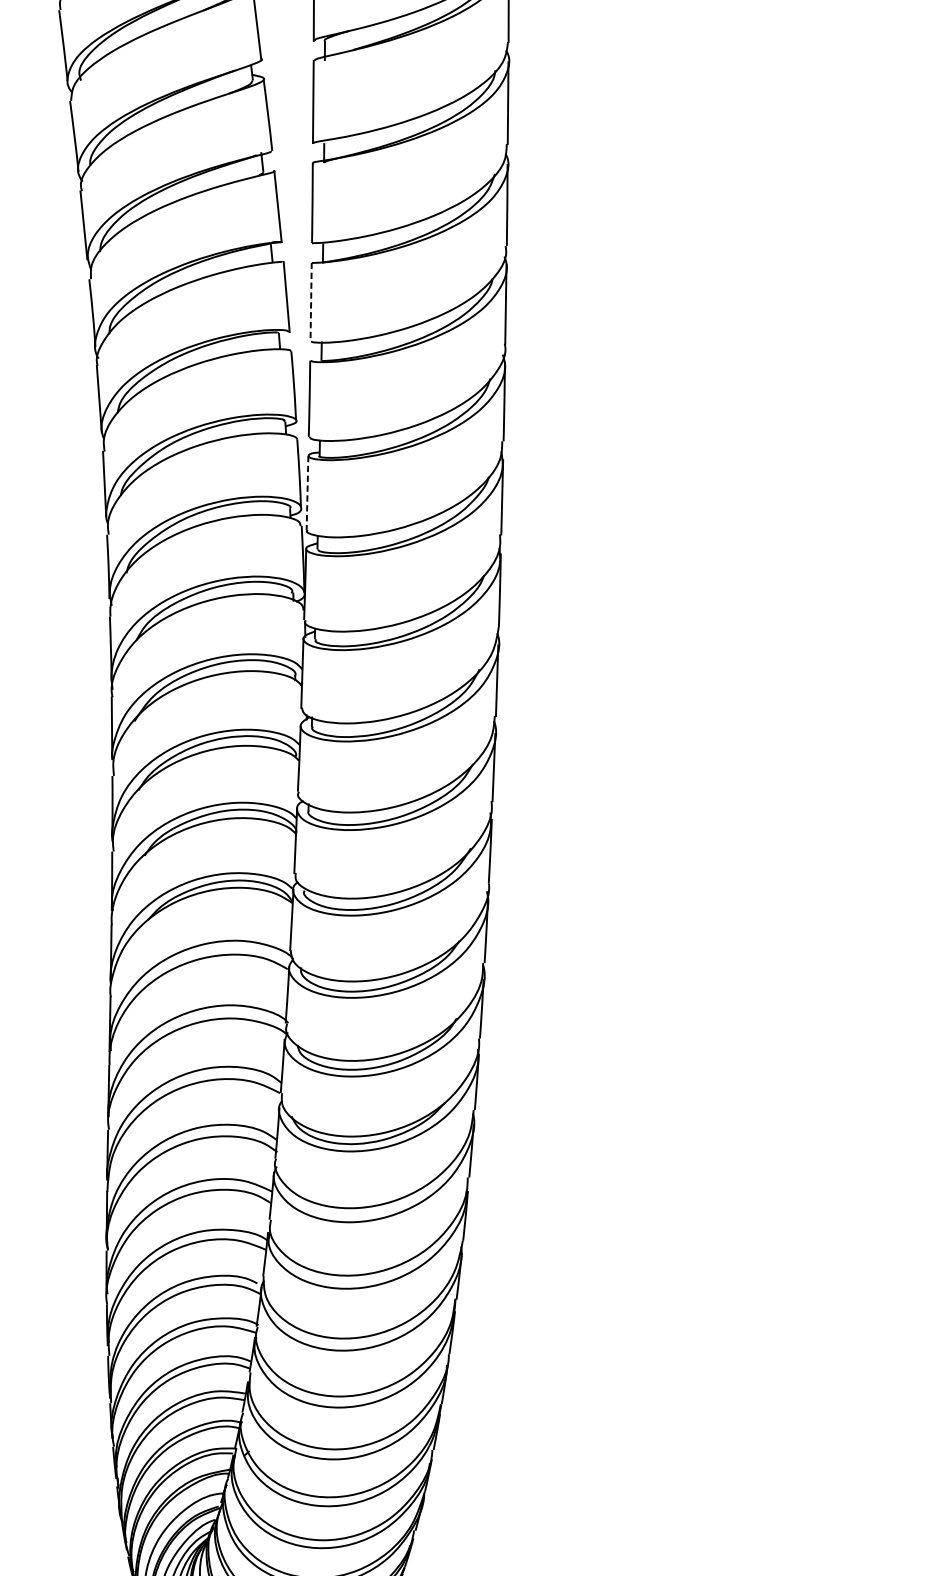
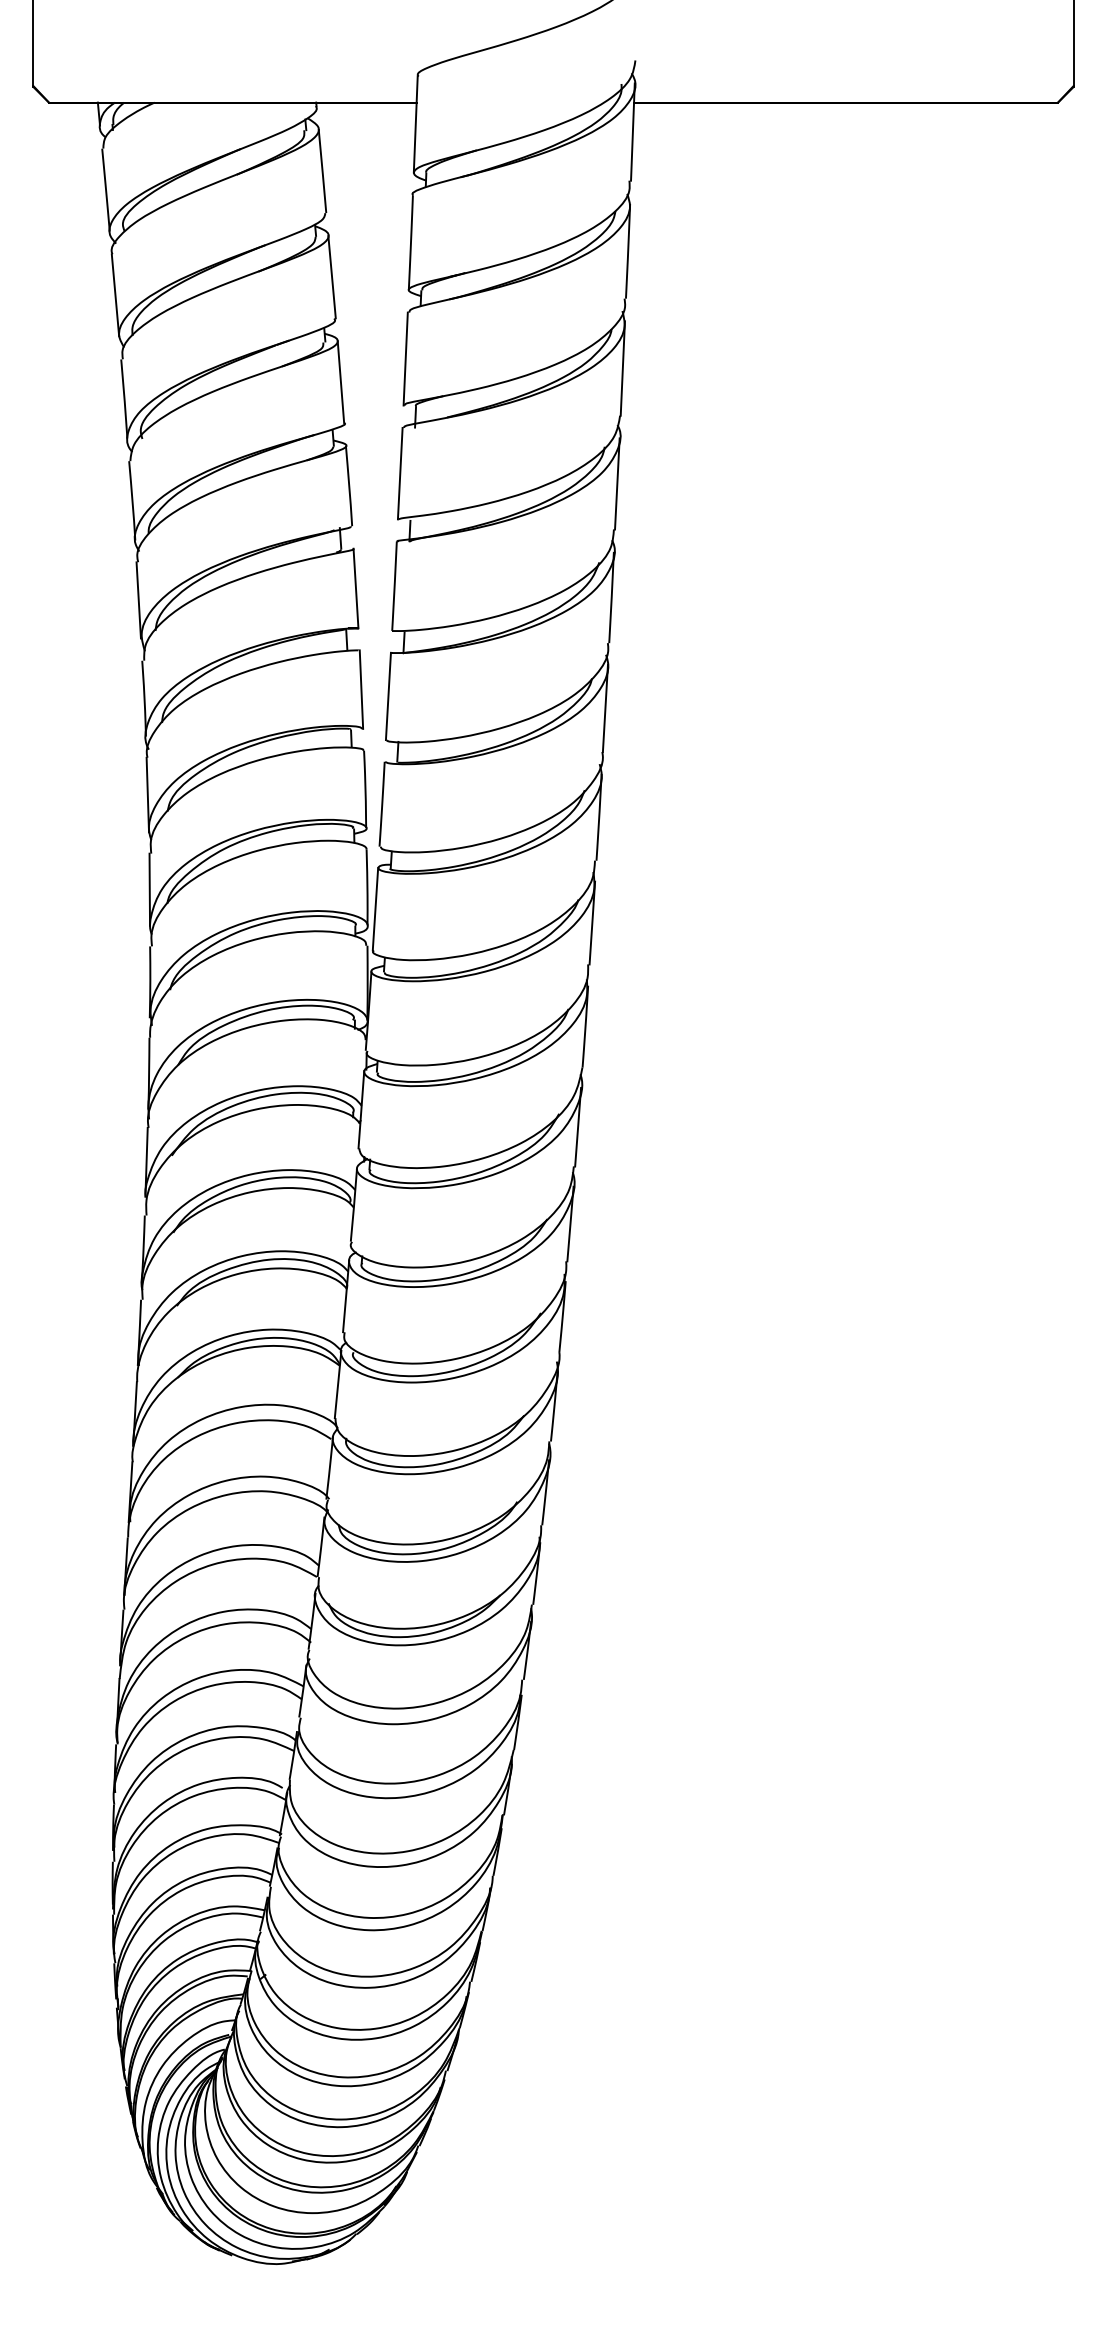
line: (311, 302) -> (388, 696), dashed -> solid
line: (307, 493) -> (375, 909), dashed -> solid

